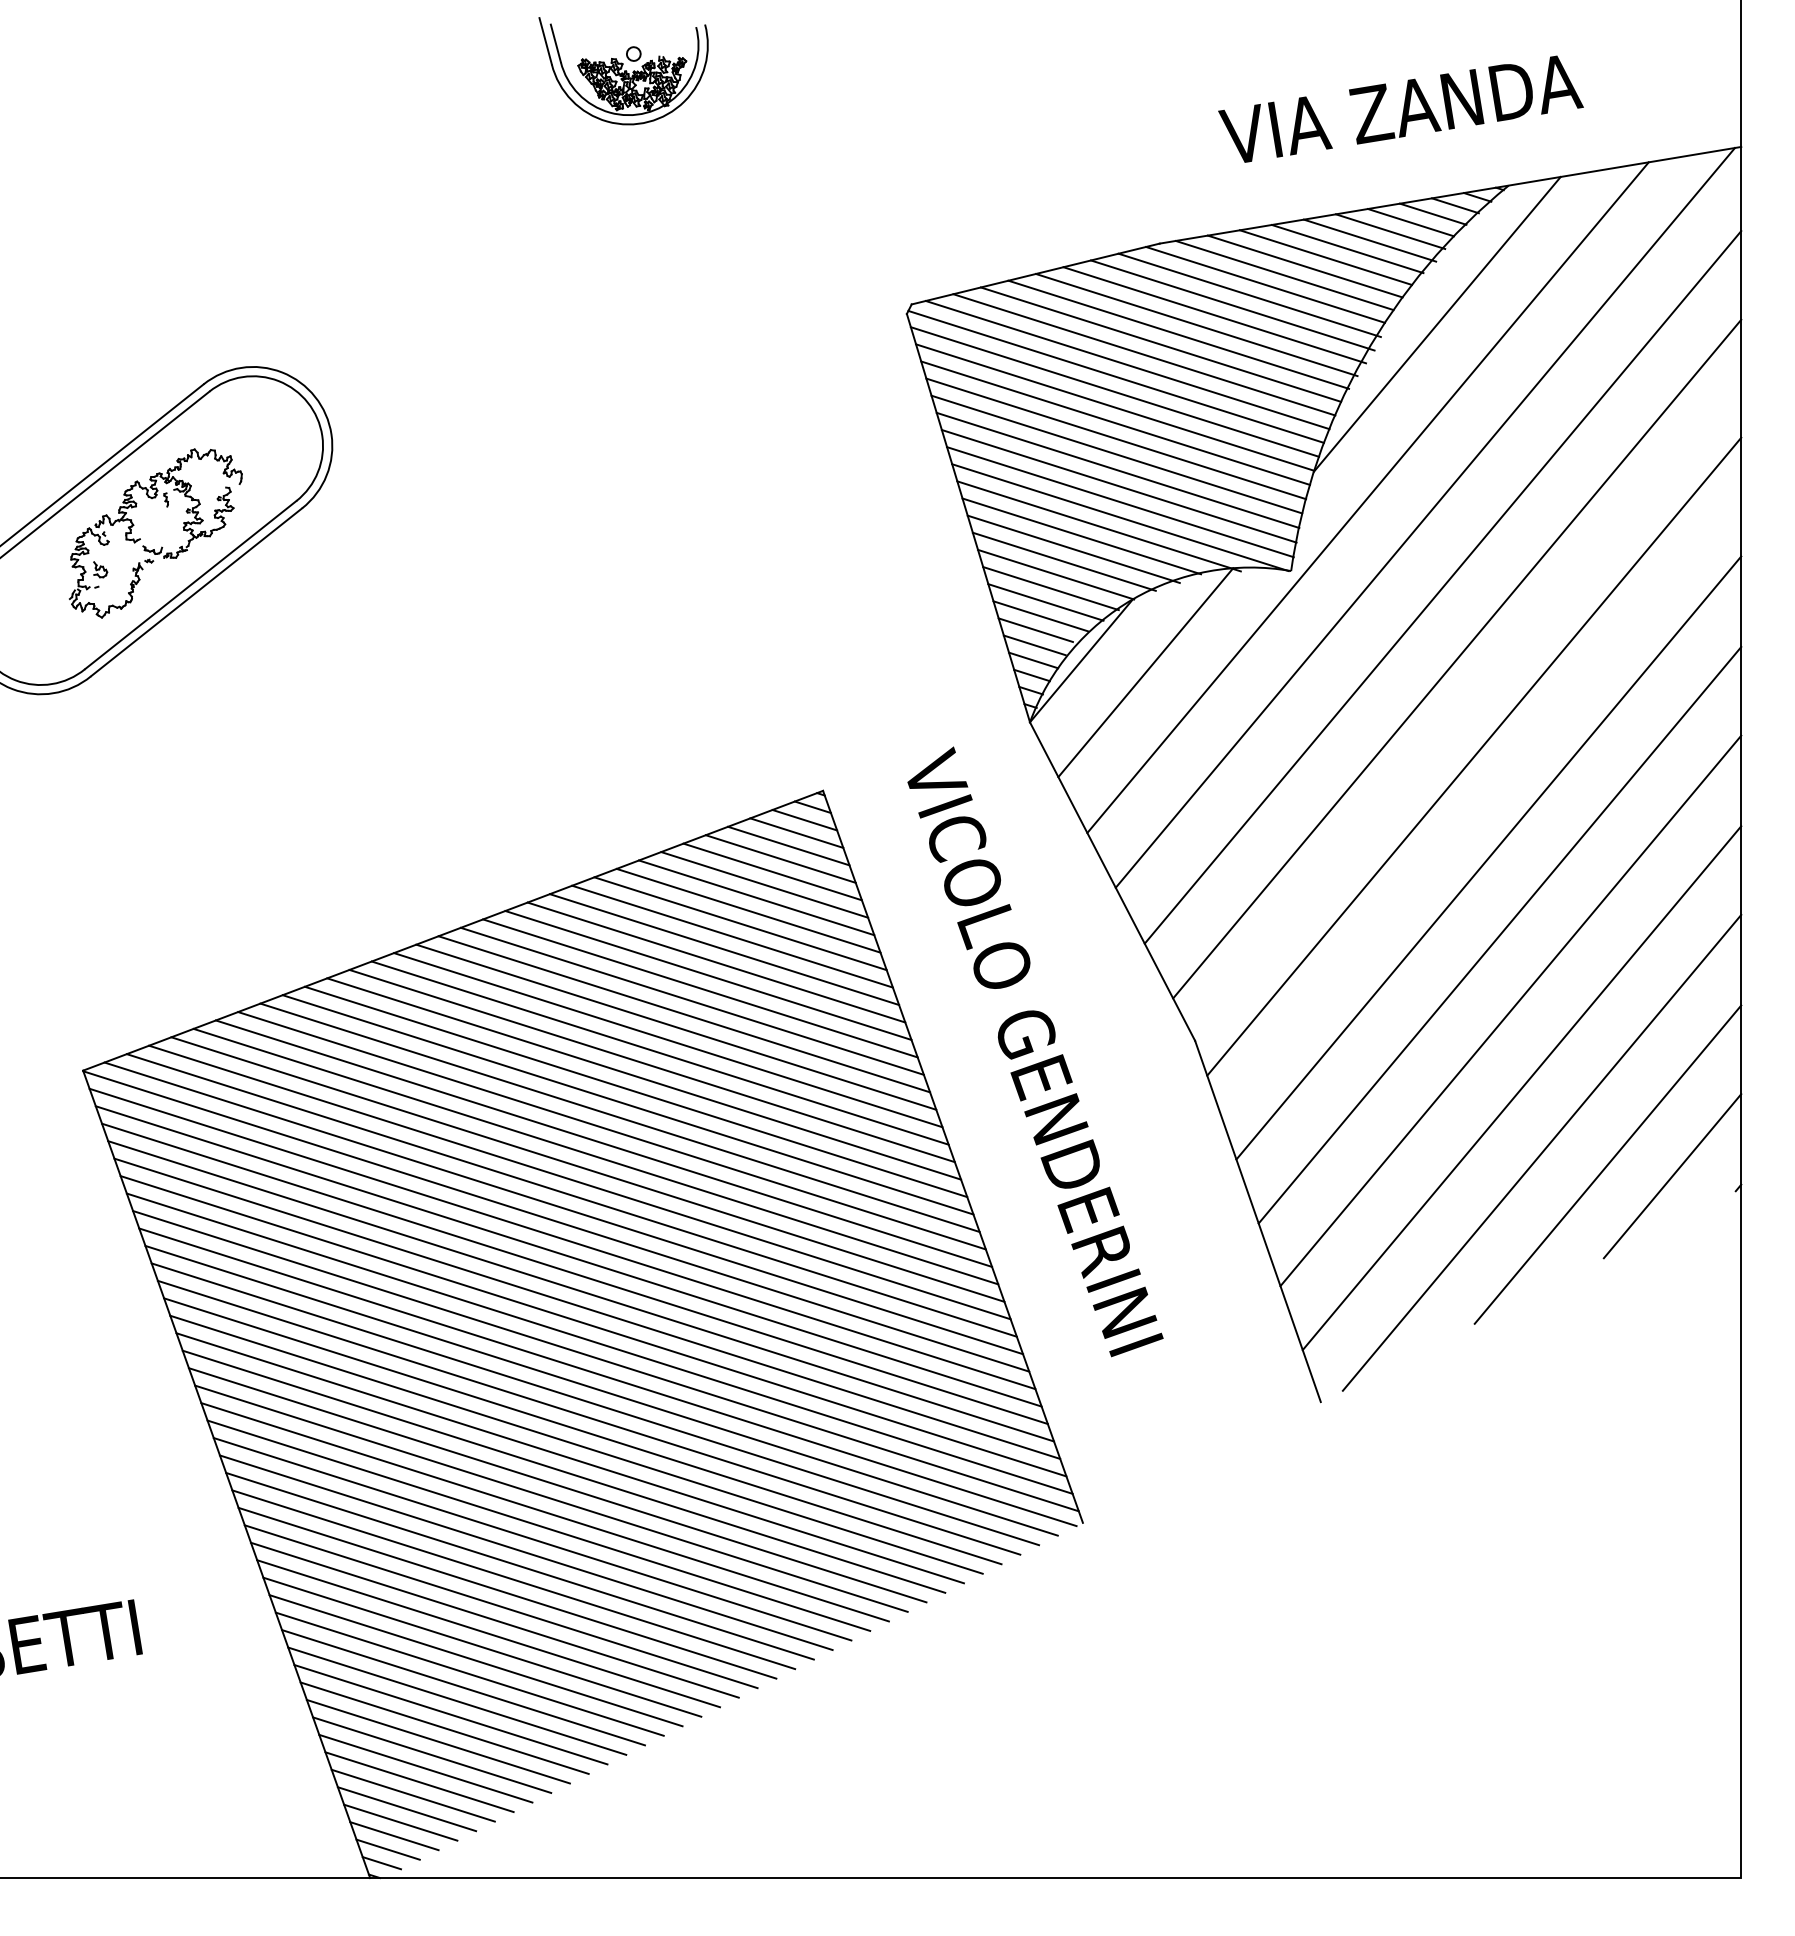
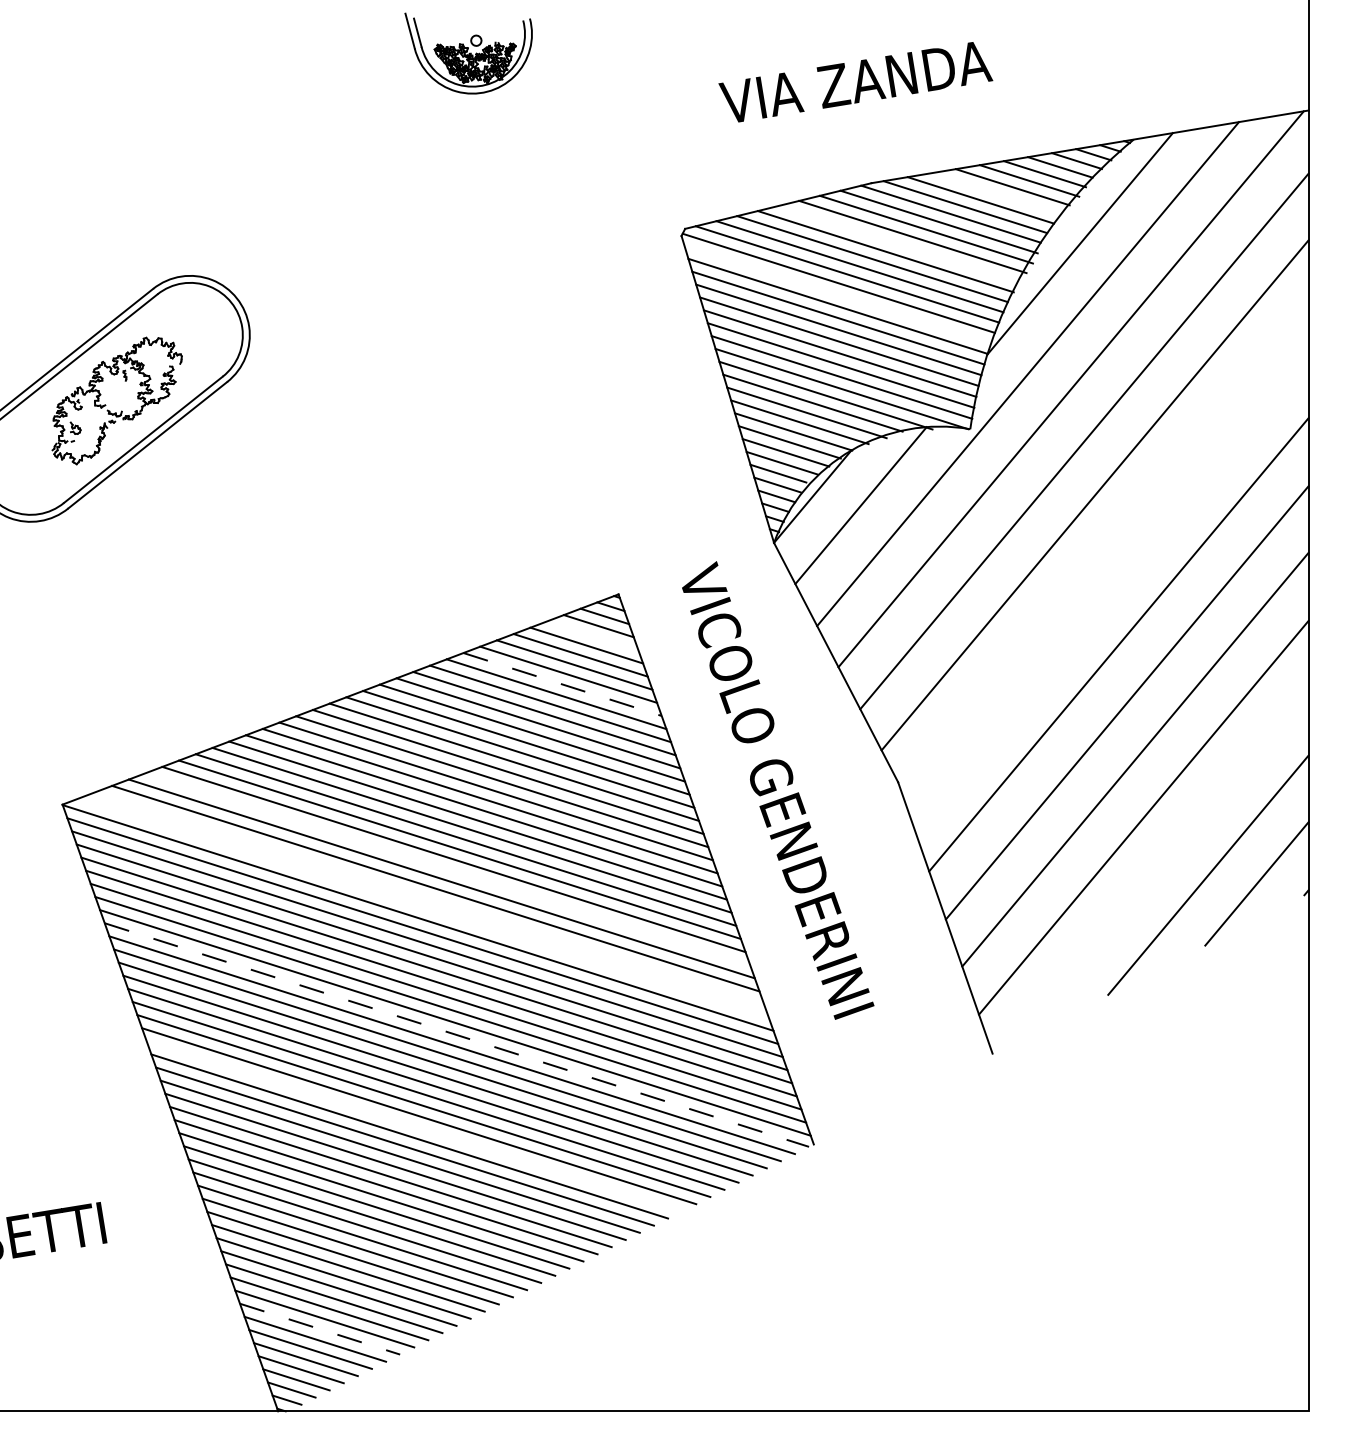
text: (1400, 109) -> (855, 82), moved
line: (1326, 257) -> (996, 193), removed
line: (1196, 325) -> (899, 244), removed
line: (1114, 391) -> (837, 294), removed
line: (1473, 756) -> (1107, 568), removed
line: (788, 845) -> (592, 635), removed
line: (748, 910) -> (562, 684), solid -> dashed
line: (1541, 1152) -> (1158, 866), removed
line: (595, 1156) -> (447, 869), removed
line: (571, 1195) -> (429, 898), removed
line: (563, 1207) -> (423, 907), removed
line: (608, 1377) -> (457, 1035), solid -> dashed
line: (551, 1498) -> (414, 1126), removed
line: (426, 1769) -> (320, 1329), solid -> dashed

